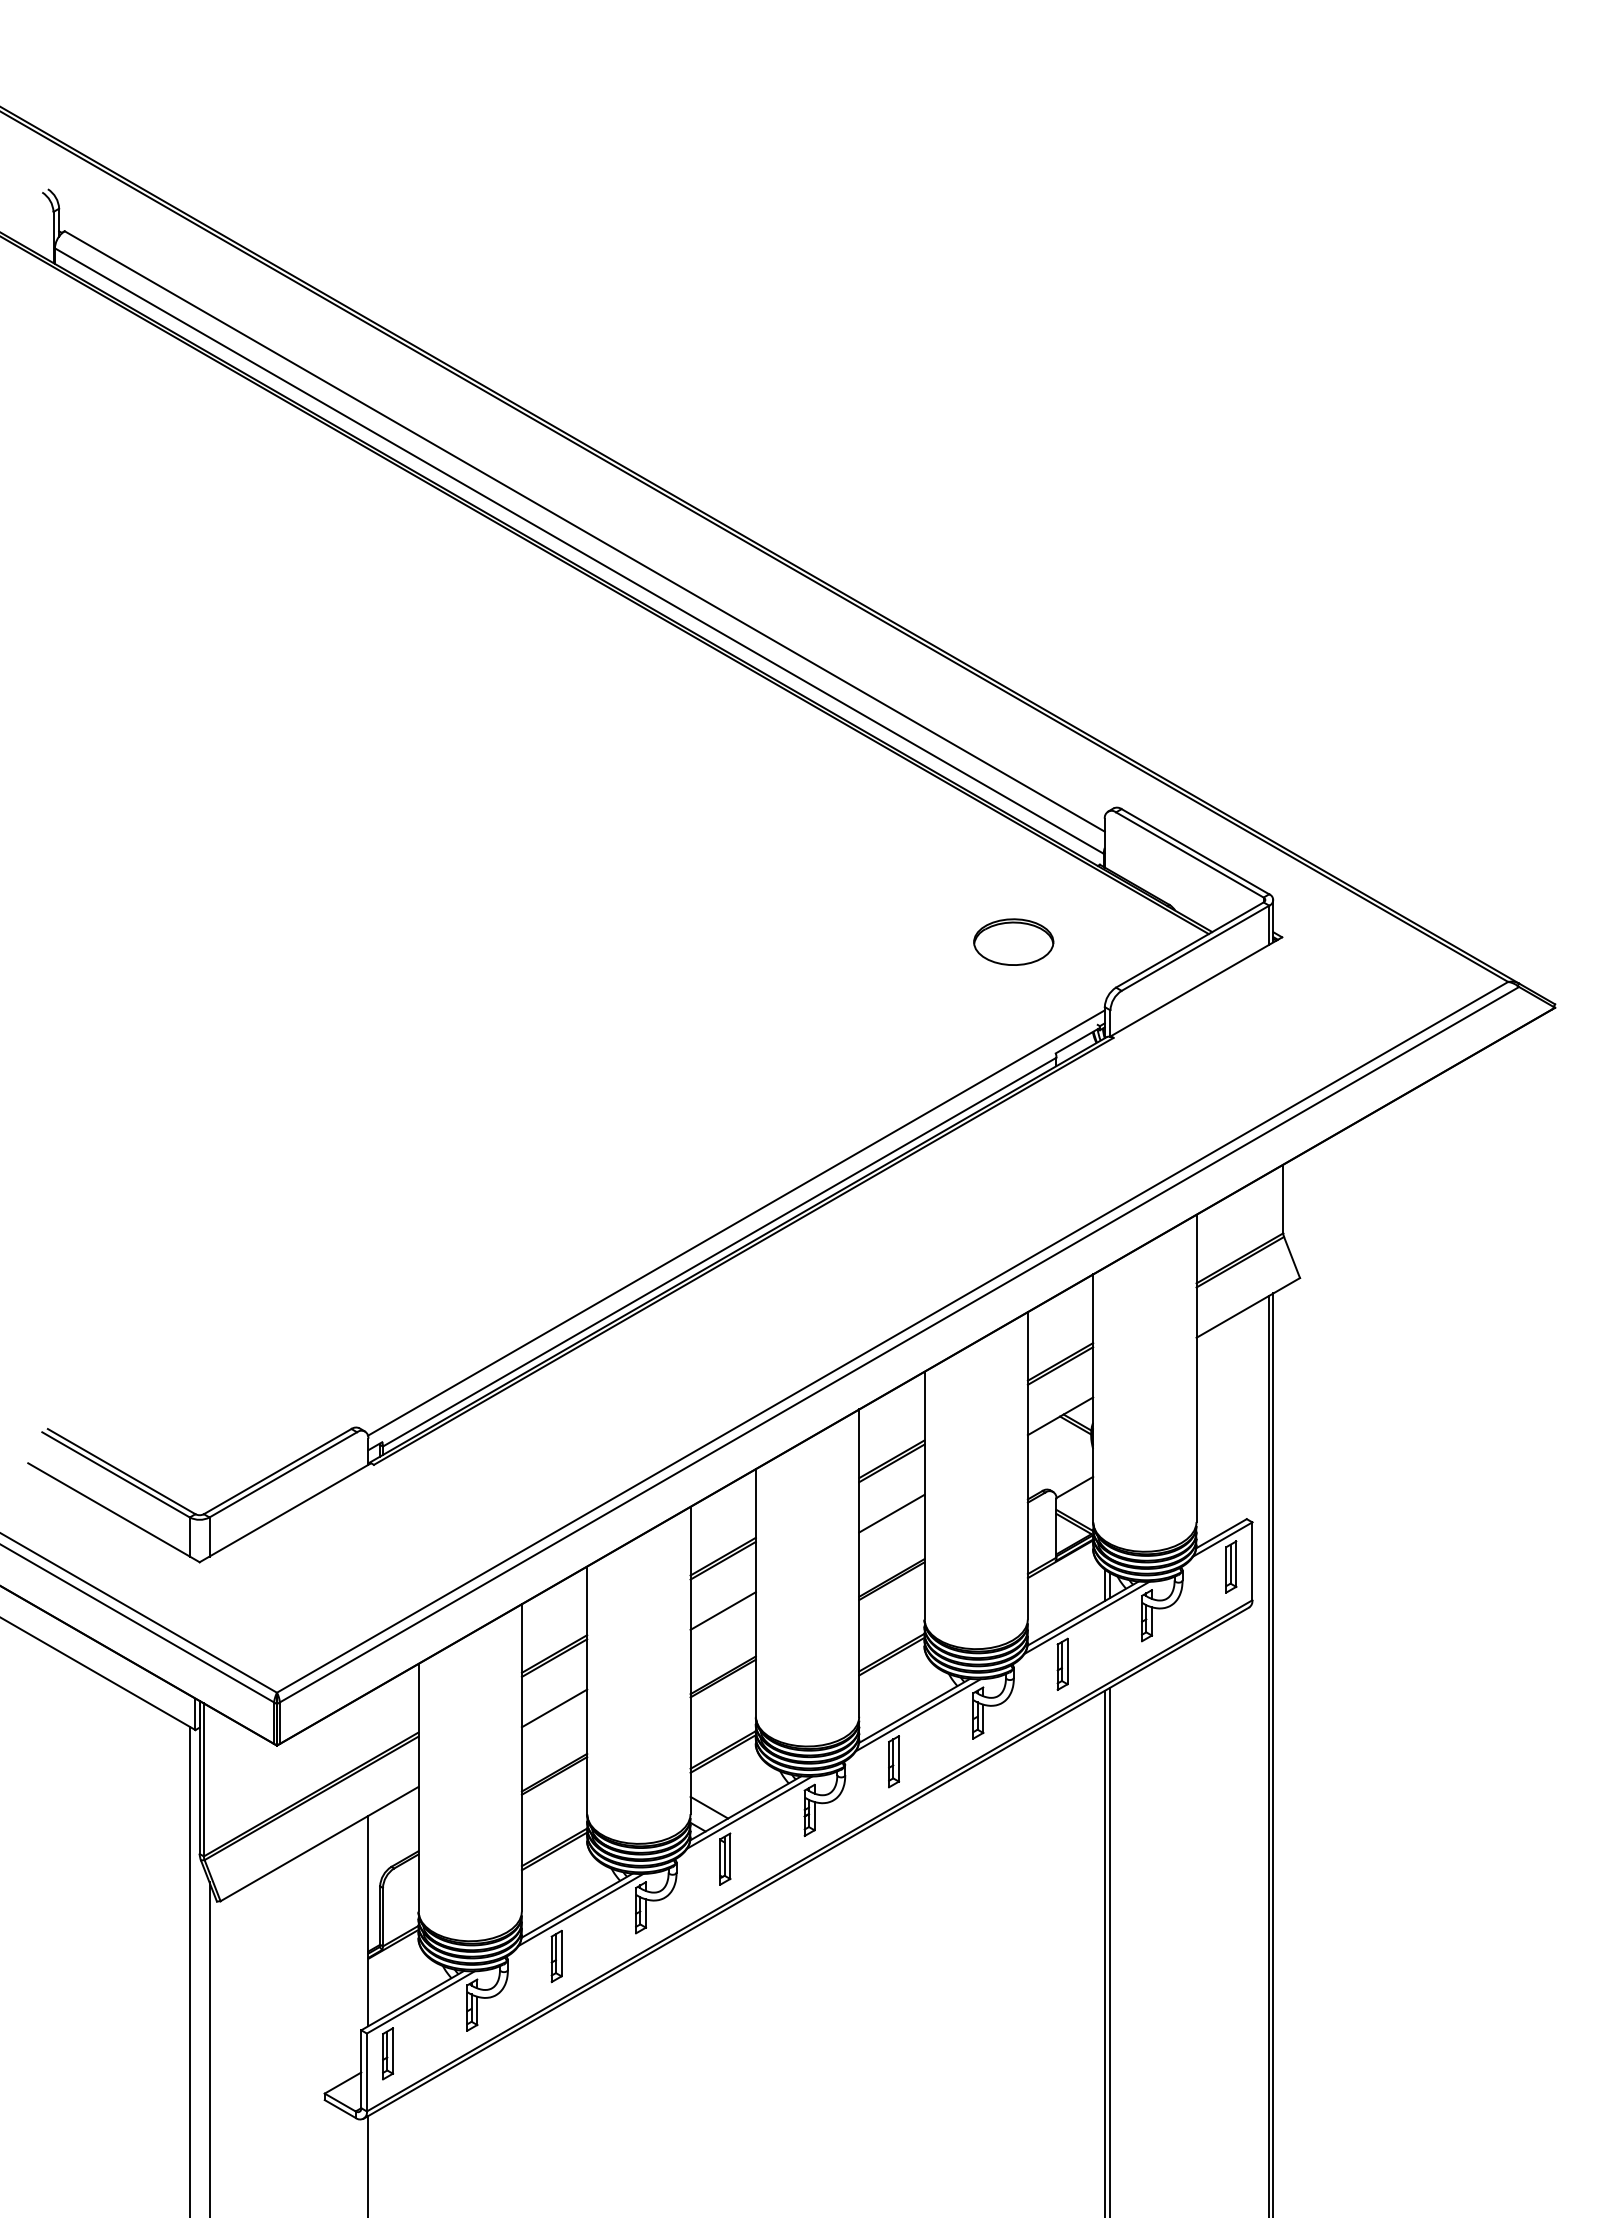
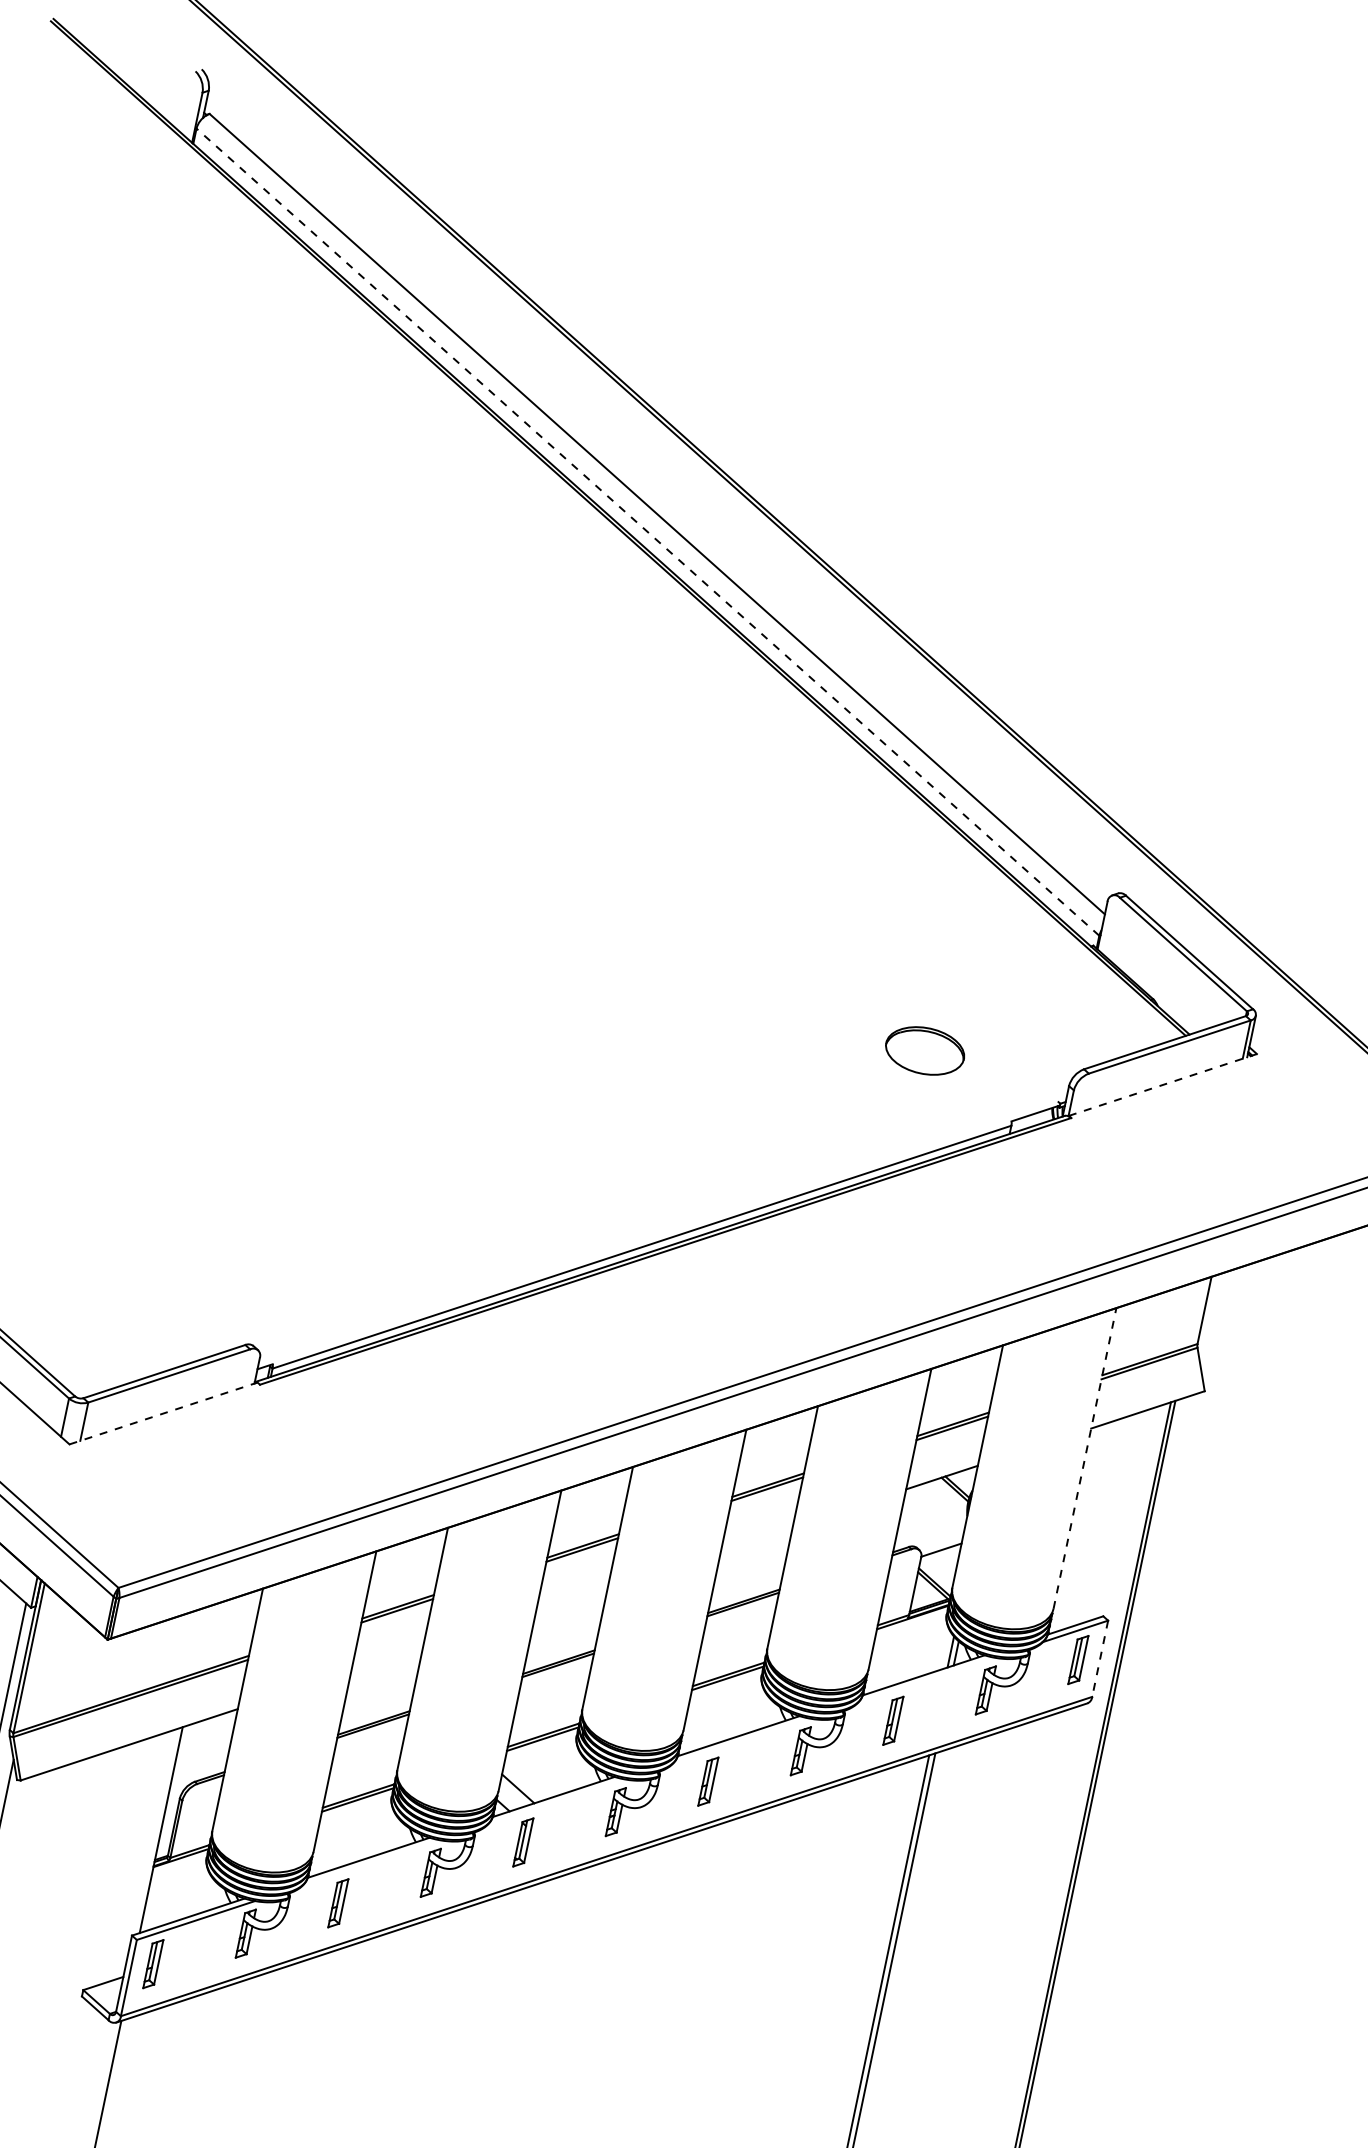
line: (578, 550) -> (647, 531), solid -> dashed
part: (1013, 941) -> (925, 1050), moved
line: (1196, 986) -> (1163, 1084), solid -> dashed
line: (735, 1222) -> (663, 1221), removed
line: (1196, 1368) -> (1084, 1458), solid -> dashed
line: (285, 1512) -> (163, 1413), solid -> dashed
line: (891, 1513) -> (756, 1538), removed
line: (1252, 1561) -> (1100, 1658), solid -> dashed
line: (722, 1610) -> (571, 1598), removed
line: (1086, 1617) -> (926, 1679), removed
line: (554, 1708) -> (386, 1660), removed
line: (917, 1715) -> (740, 1741), removed
line: (749, 1812) -> (556, 1801), removed
line: (580, 1909) -> (371, 1862), removed

